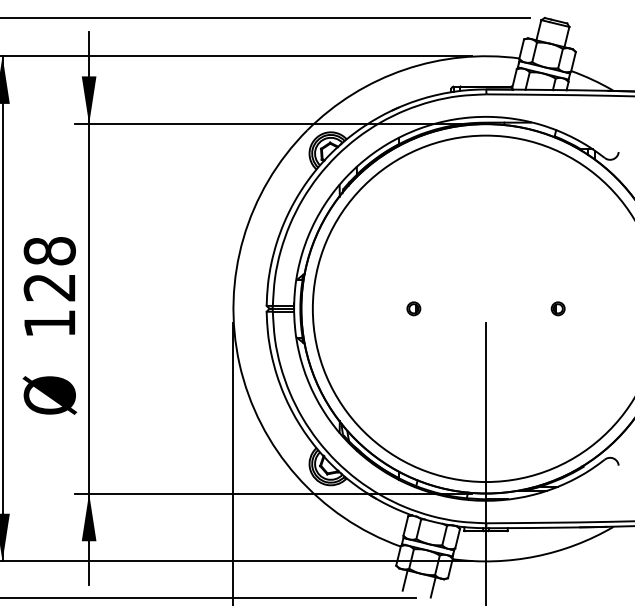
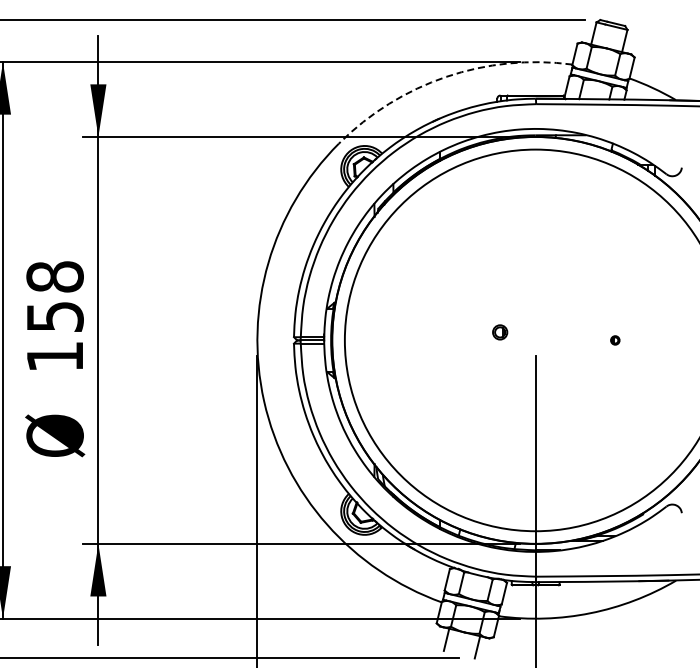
arc: (405, 69) -> (446, 76), solid -> dashed
text: (49, 288) -> (54, 317), 128 -> 158
part: (414, 308) -> (500, 332), moved
part: (558, 308) -> (615, 340), size x0.6

